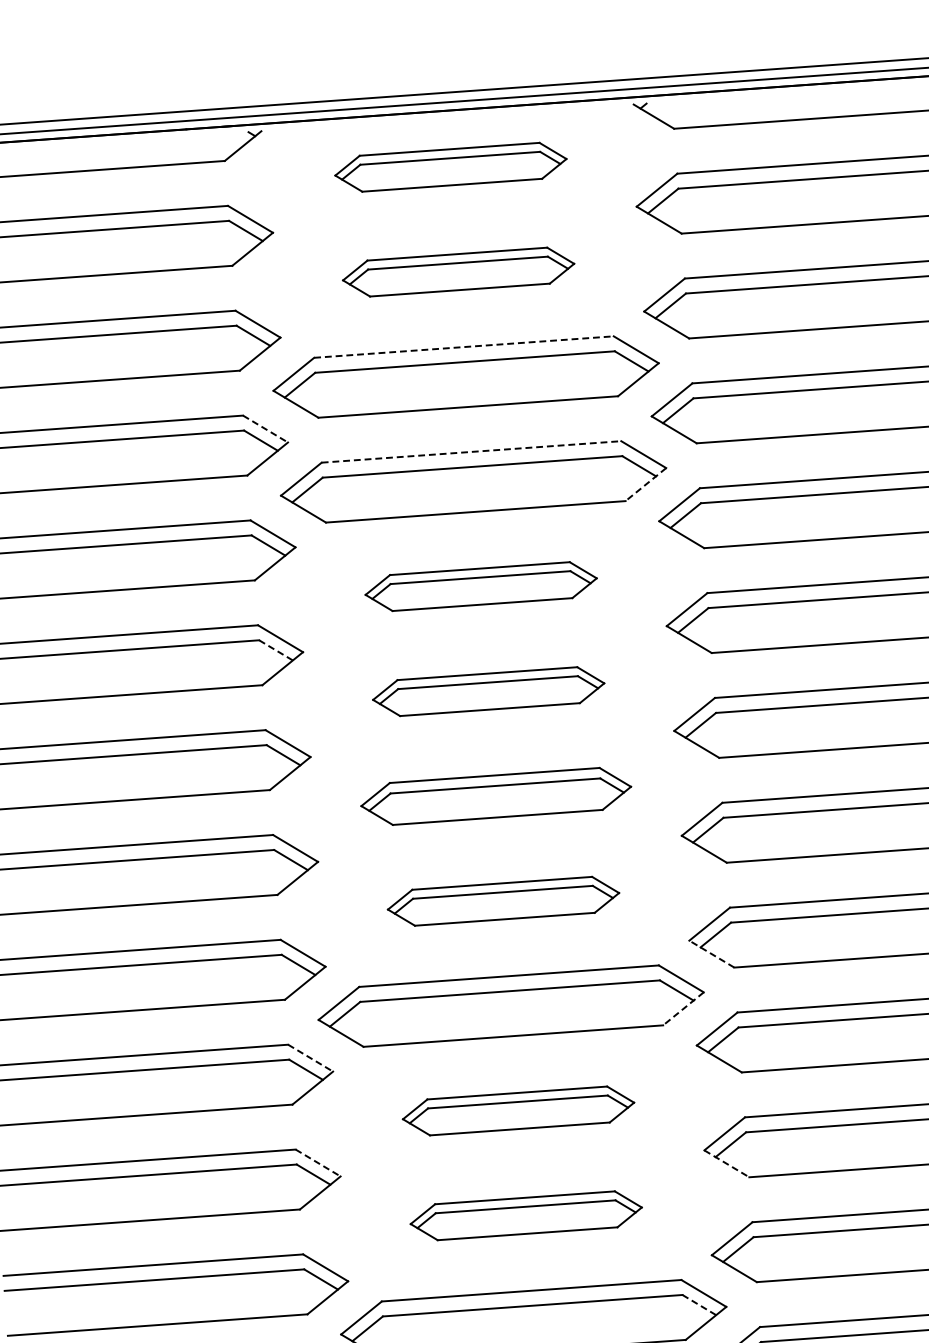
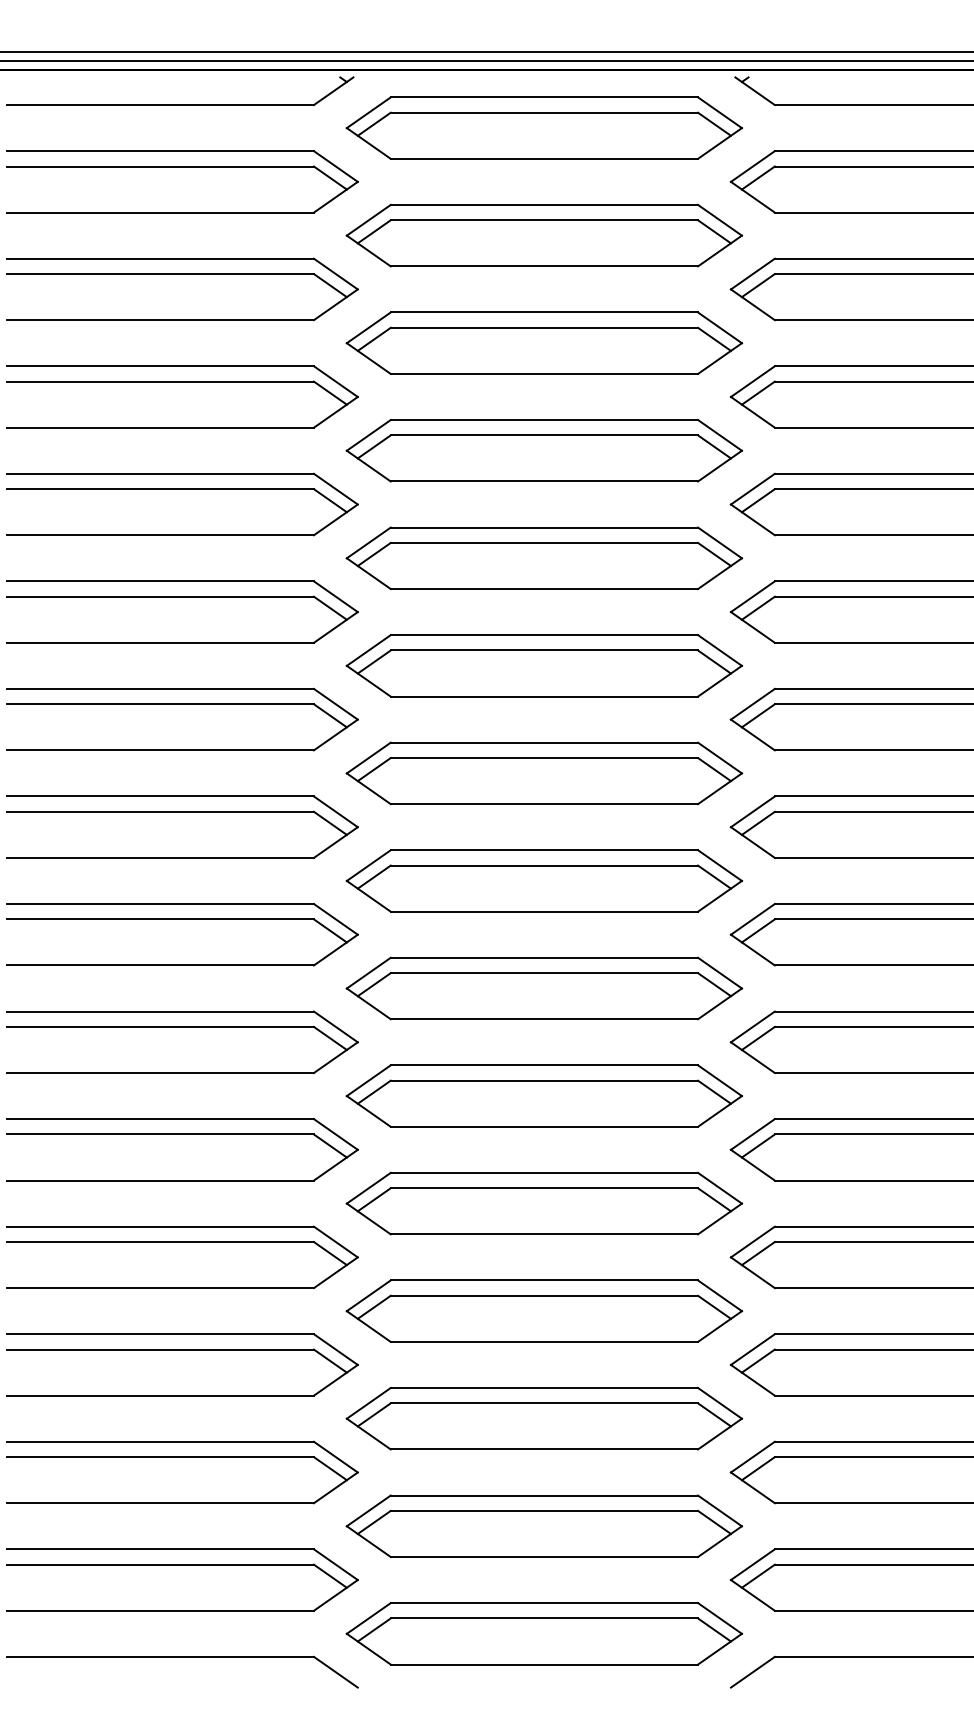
part: (450, 166) -> (543, 127), size x1.67
part: (458, 272) -> (544, 235), size x1.67
line: (464, 347) -> (544, 312), dashed -> solid
line: (265, 428) -> (335, 381), dashed -> solid
line: (471, 452) -> (544, 420), dashed -> solid
line: (645, 484) -> (719, 466), dashed -> solid
part: (481, 585) -> (544, 557), size x1.67
line: (276, 650) -> (330, 608), dashed -> solid
part: (488, 691) -> (544, 665), size x1.67
part: (496, 796) -> (544, 773), size x1.43
part: (502, 900) -> (543, 880), size x1.67
line: (711, 954) -> (752, 950), dashed -> solid
line: (682, 1008) -> (719, 1003), dashed -> solid
line: (310, 1057) -> (335, 1026), dashed -> solid
part: (517, 1110) -> (543, 1095), size x1.67
line: (317, 1163) -> (335, 1134), dashed -> solid
line: (726, 1164) -> (752, 1165), dashed -> solid
part: (526, 1215) -> (544, 1203), size x1.67
line: (699, 1305) -> (714, 1307), dashed -> solid

